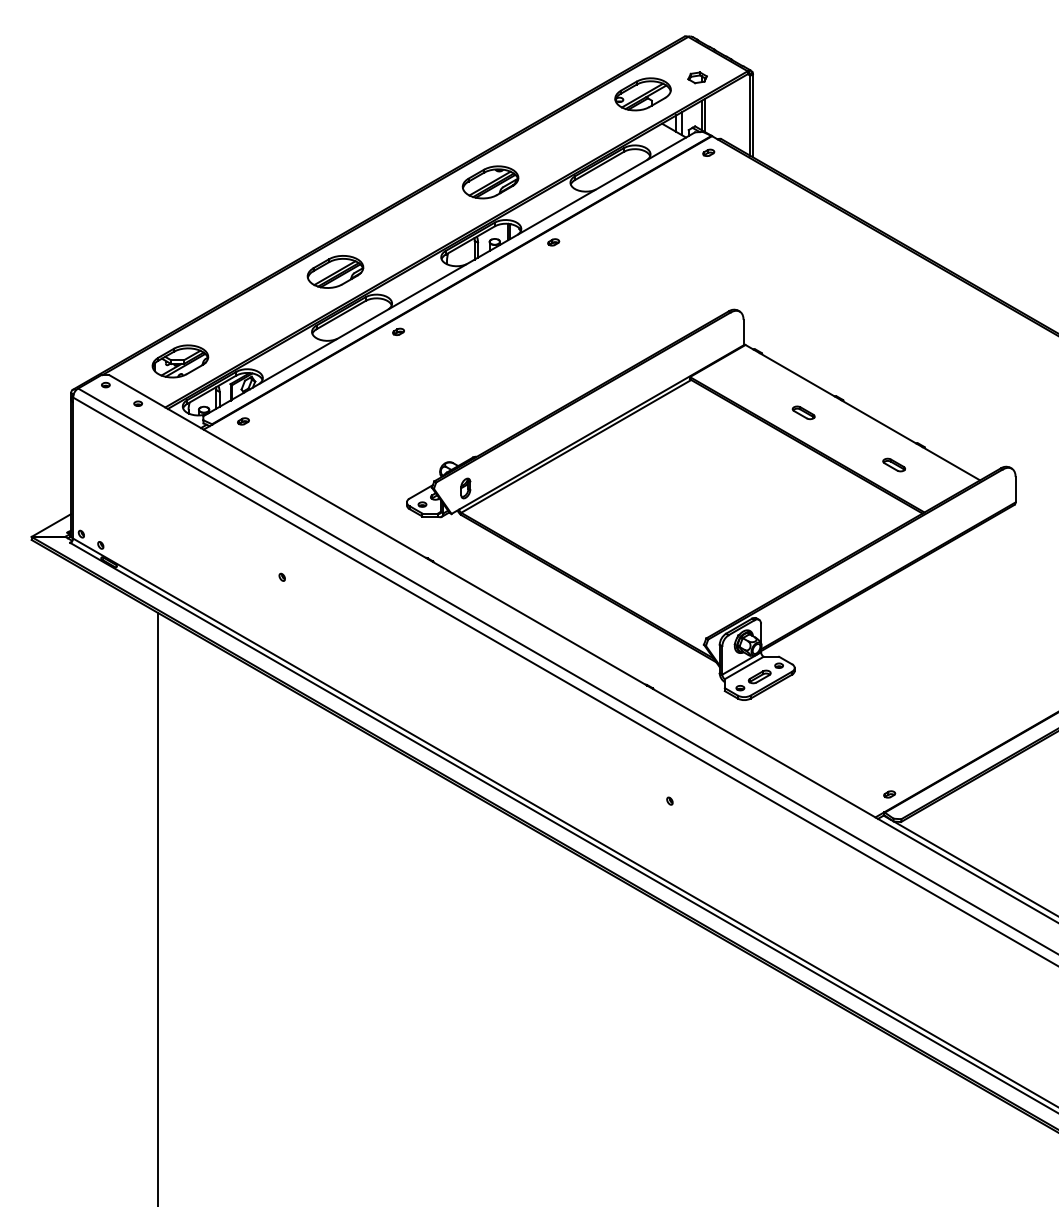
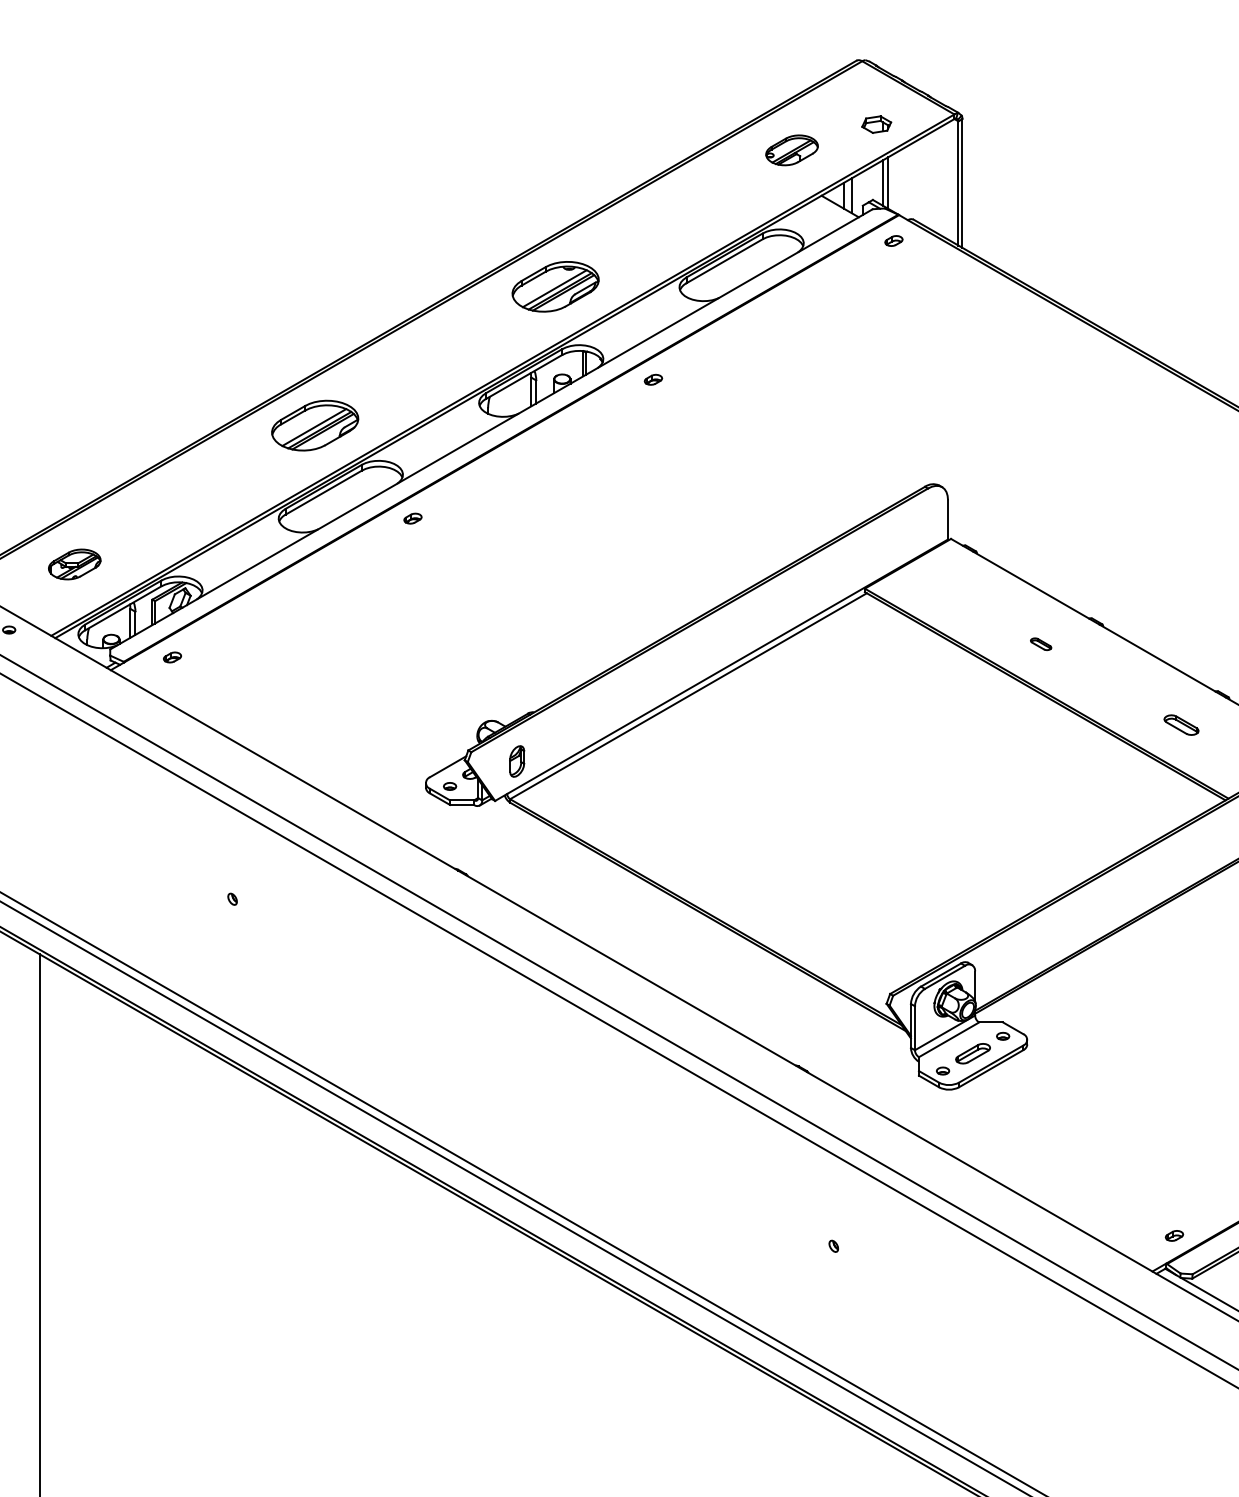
part: (642, 94) -> (791, 150), size x0.6
part: (180, 361) -> (74, 564), size x0.6
part: (803, 412) -> (1040, 643), size x0.6

